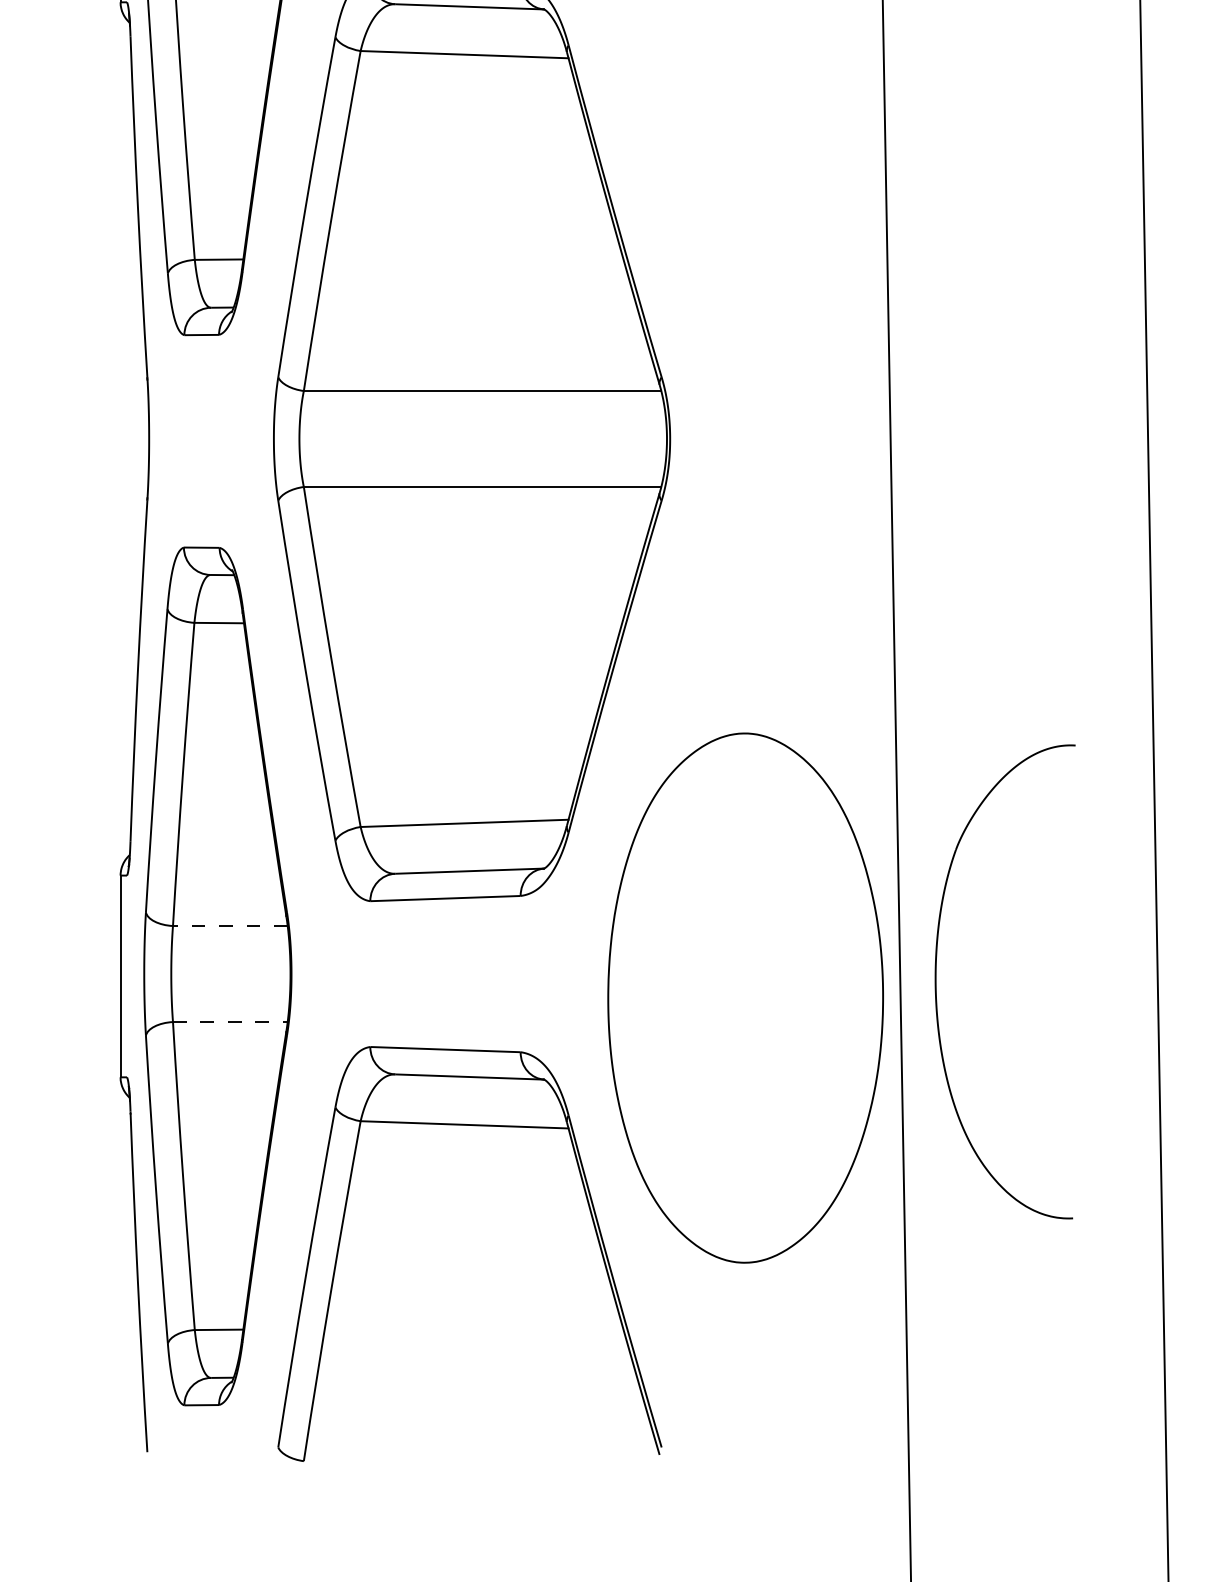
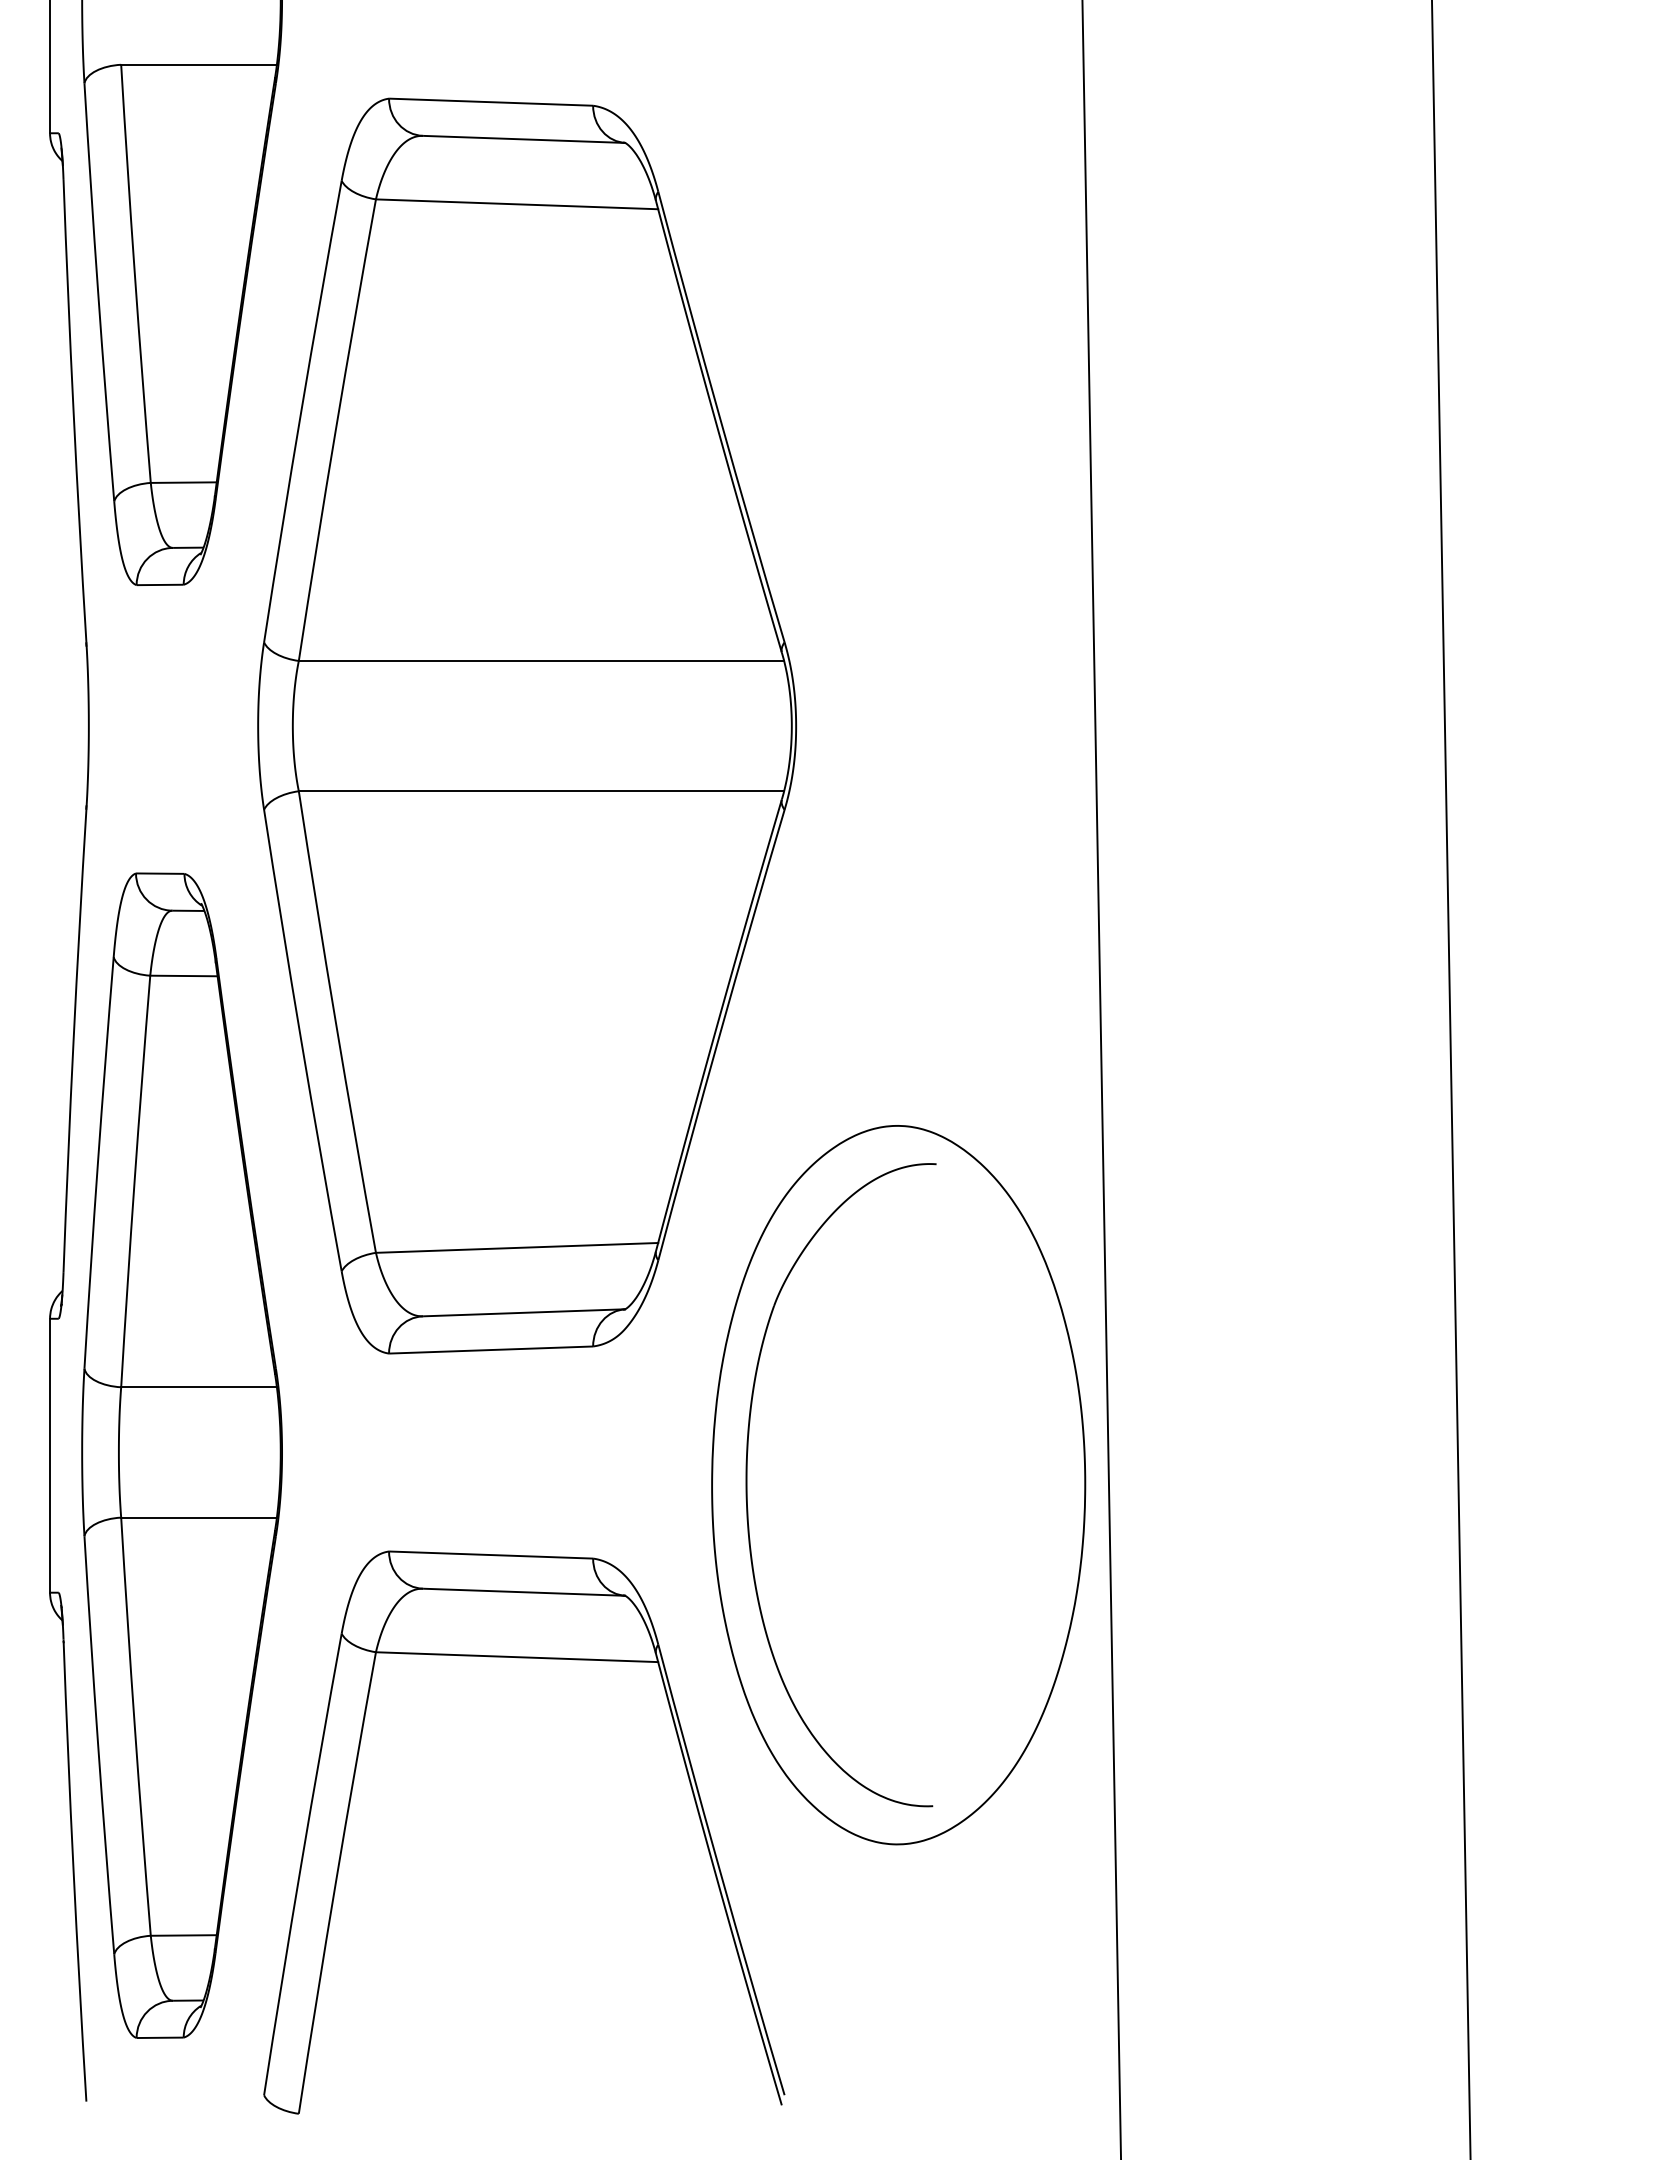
line: (230, 926) -> (199, 1387), dashed -> solid
part: (936, 982) -> (747, 1485), moved
line: (230, 1021) -> (199, 1517), dashed -> solid

